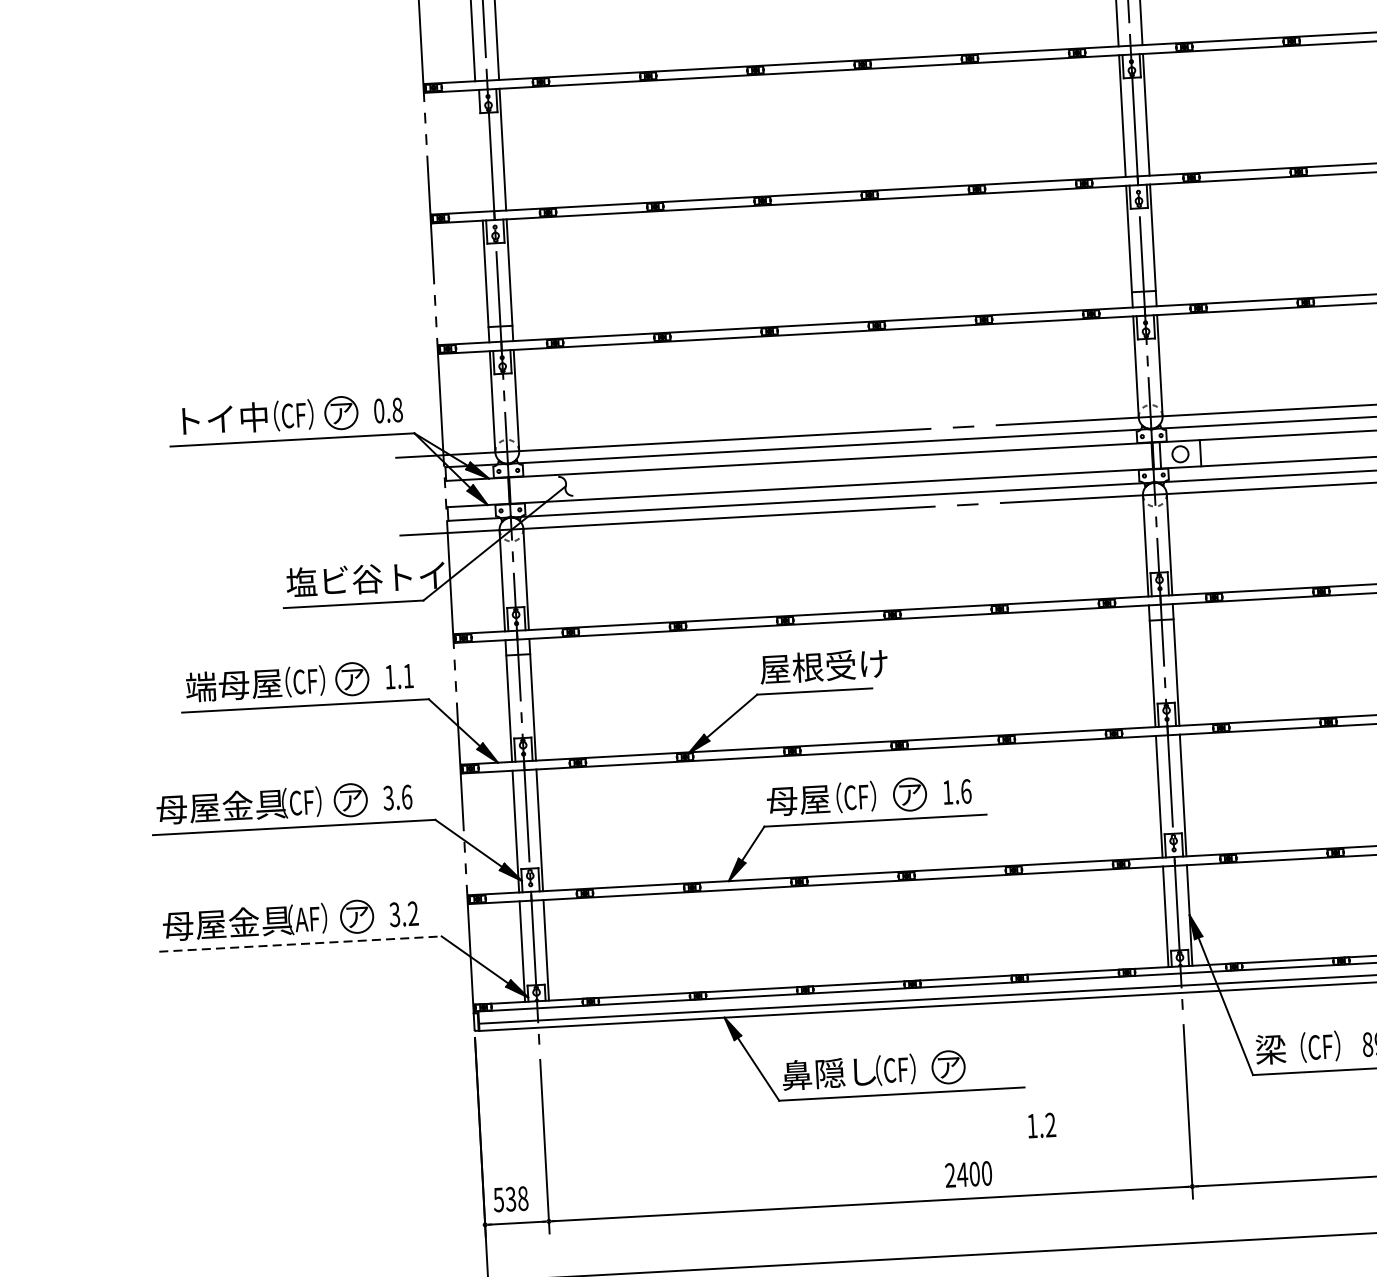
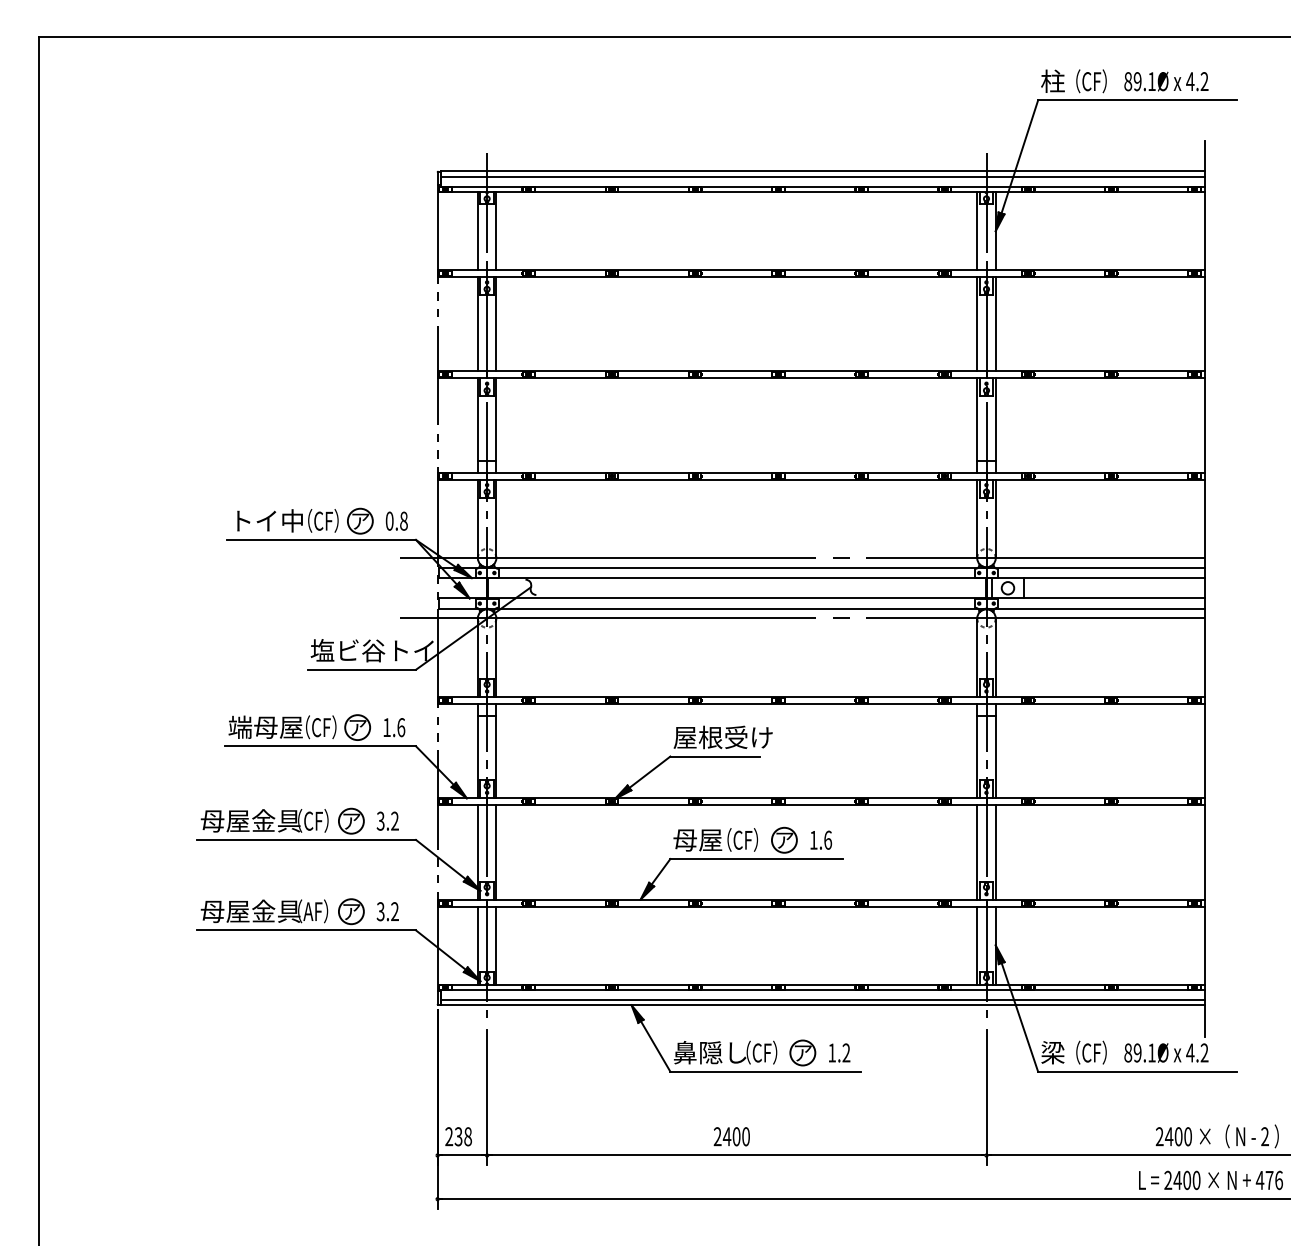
line: (478, 150) -> (477, 323), added
text: (408, 675) -> (401, 727), 1.1 -> 1.6
text: (406, 796) -> (394, 820), 3.6 -> 3.2
line: (300, 944) -> (306, 930), dashed -> solid
text: (1041, 1124) -> (839, 1052), moved
text: (968, 1174) -> (731, 1136), moved
text: (499, 1199) -> (449, 1136), 538 -> 238

